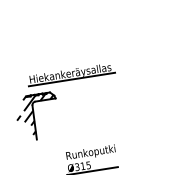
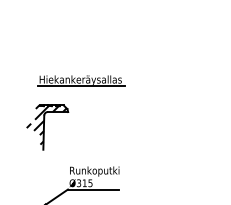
part: (71, 74) -> (81, 80), moved

